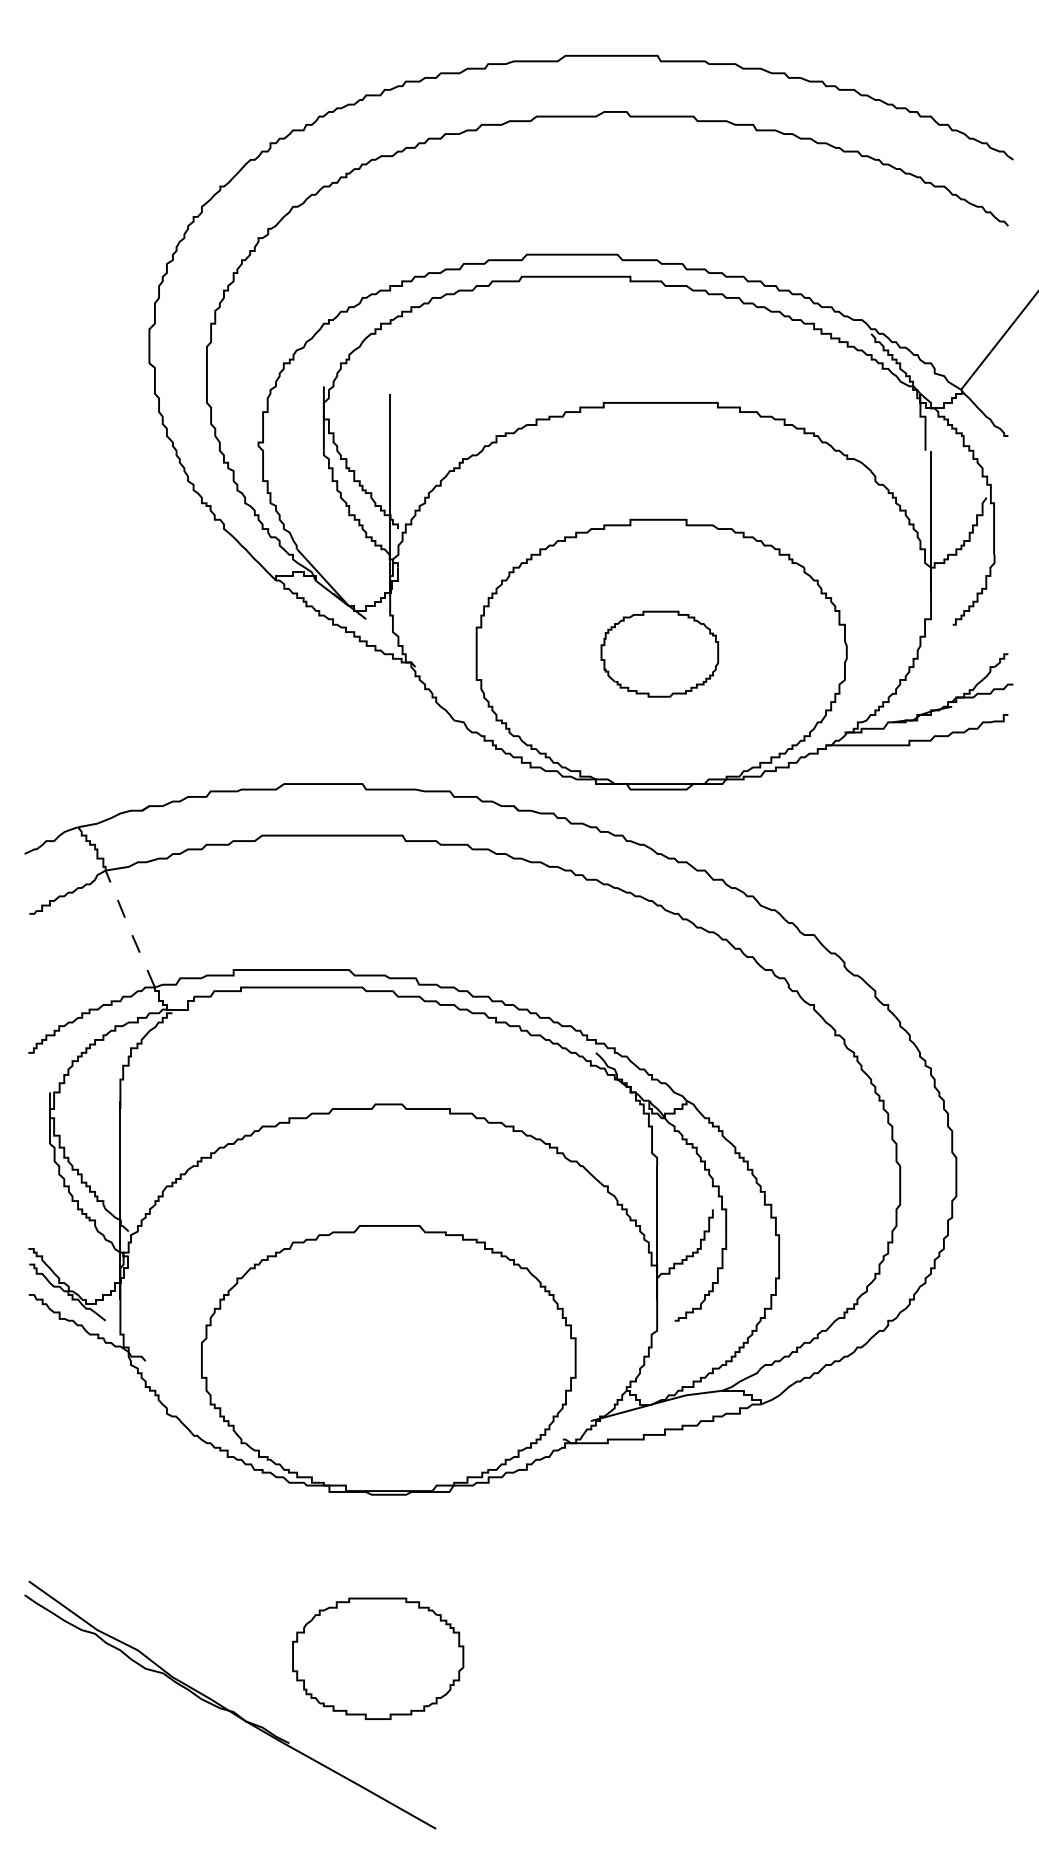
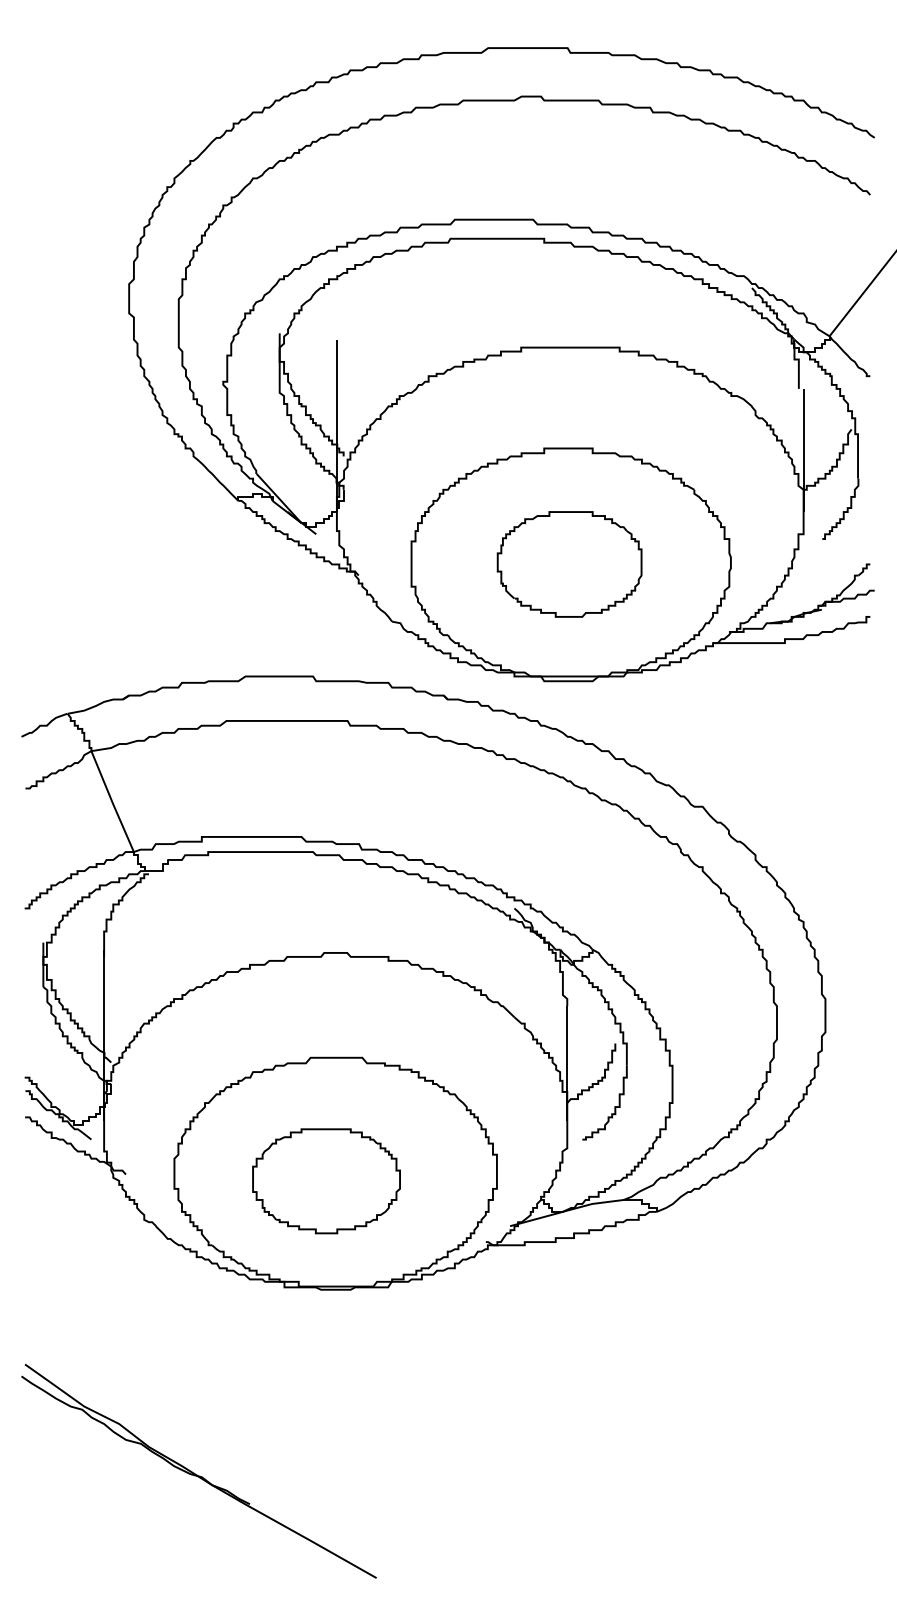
part: (659, 654) -> (569, 564), size x1.43
line: (130, 928) -> (112, 801), dashed -> solid
part: (378, 1659) -> (326, 1181), moved

